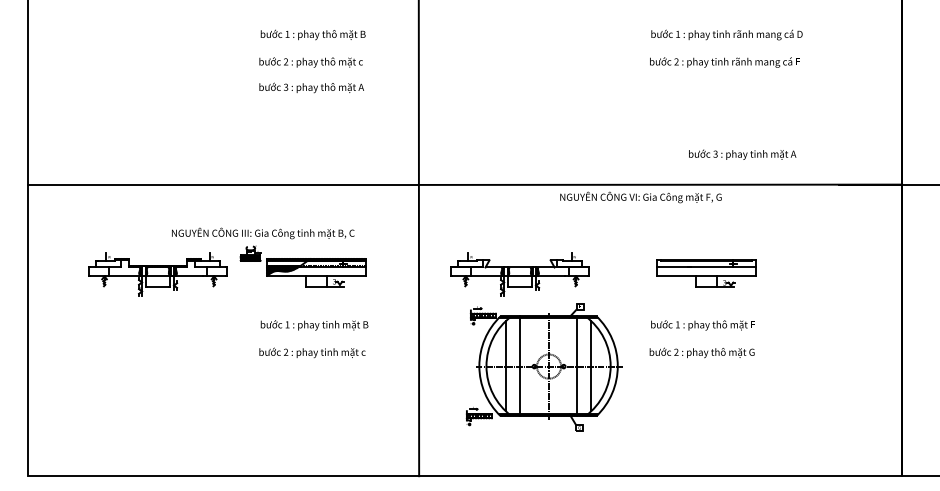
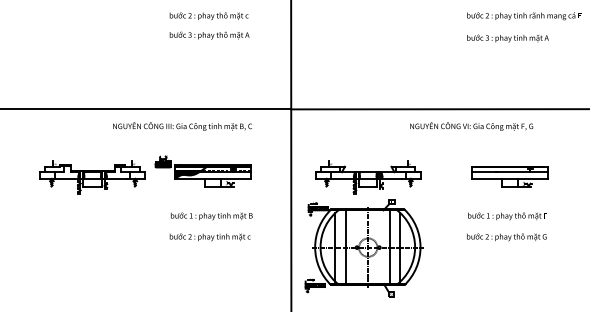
text: (742, 154) -> (507, 38), moved
text: (640, 197) -> (471, 126), moved
text: (263, 233) -> (182, 126), moved
part: (543, 367) -> (363, 248), moved

